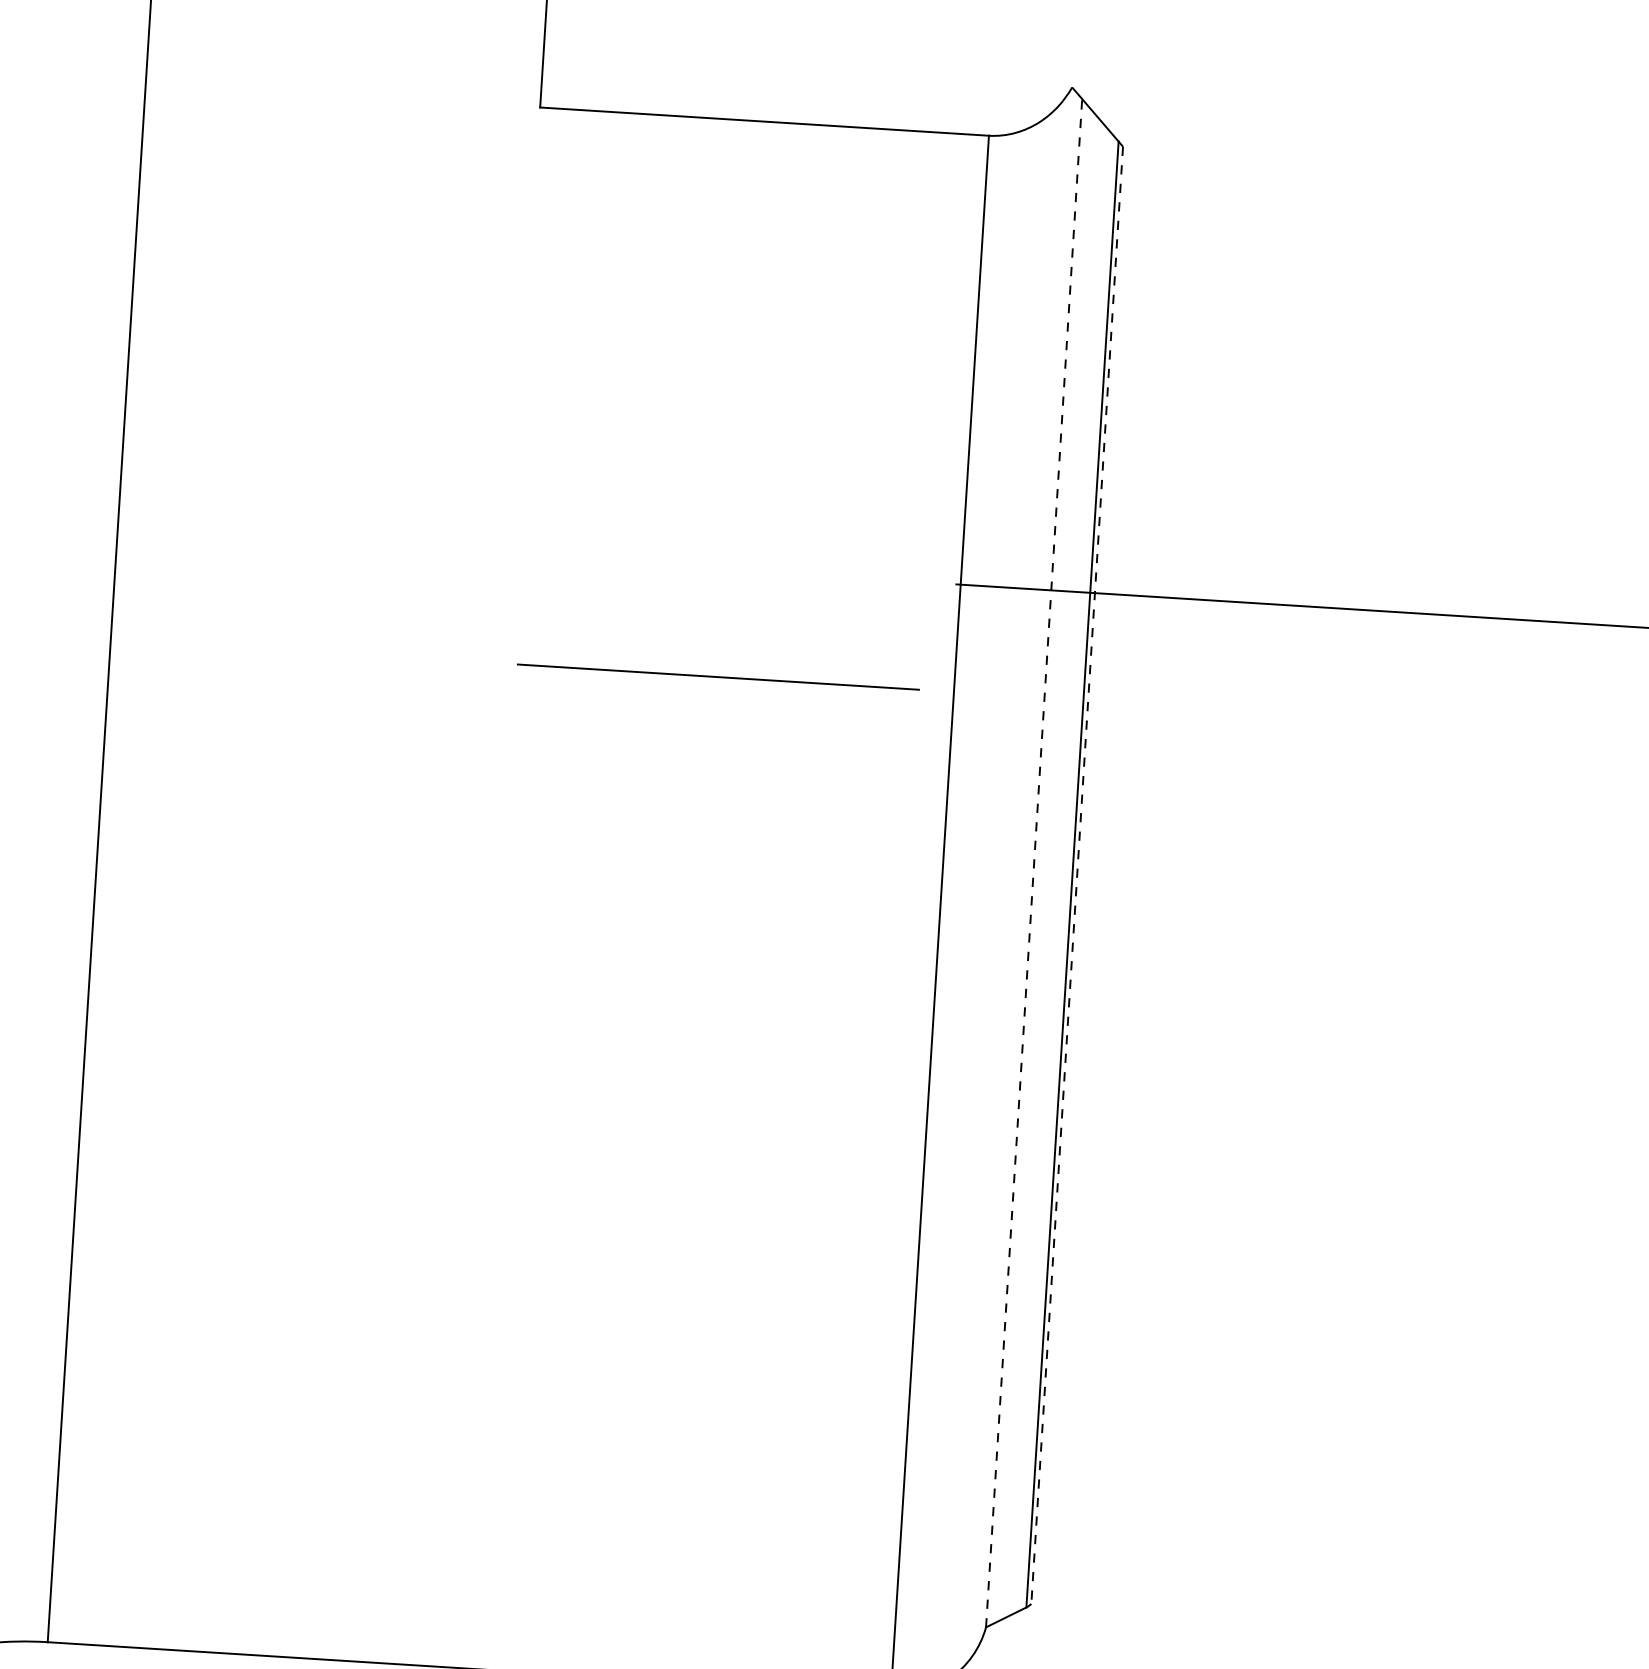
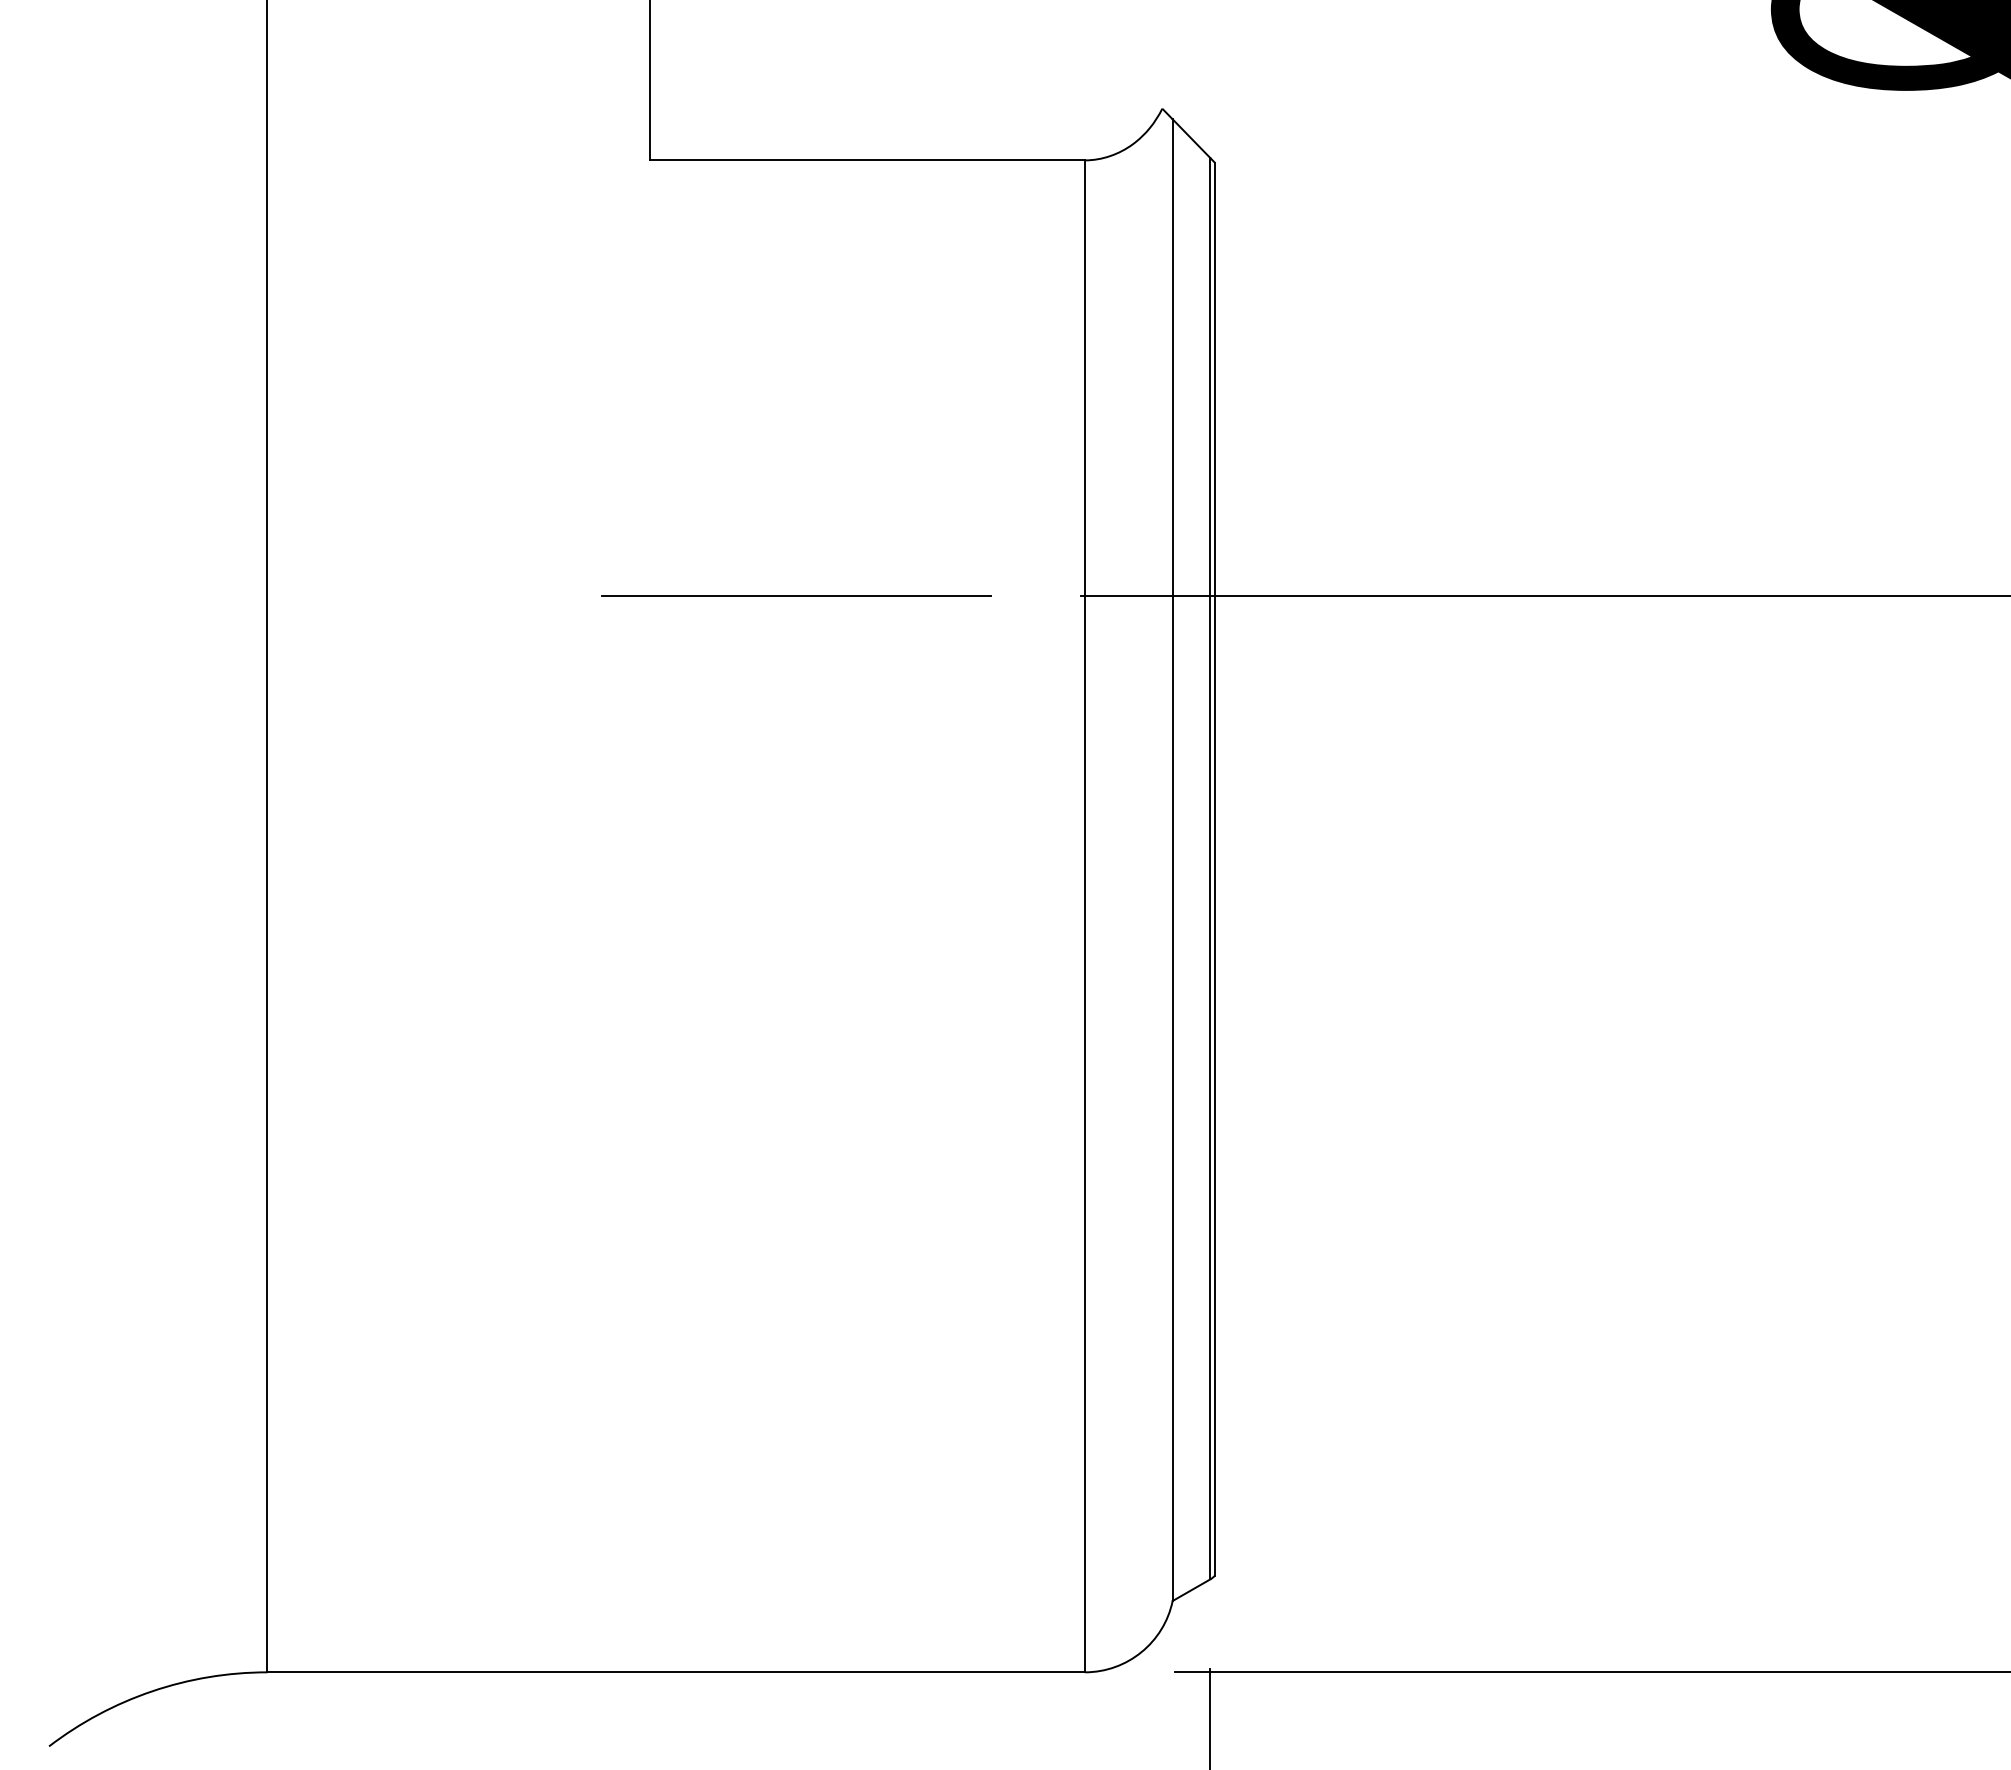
line: (718, 676) -> (796, 595), moved
line: (1033, 863) -> (1172, 860), dashed -> solid
line: (1077, 875) -> (1215, 869), dashed -> solid

